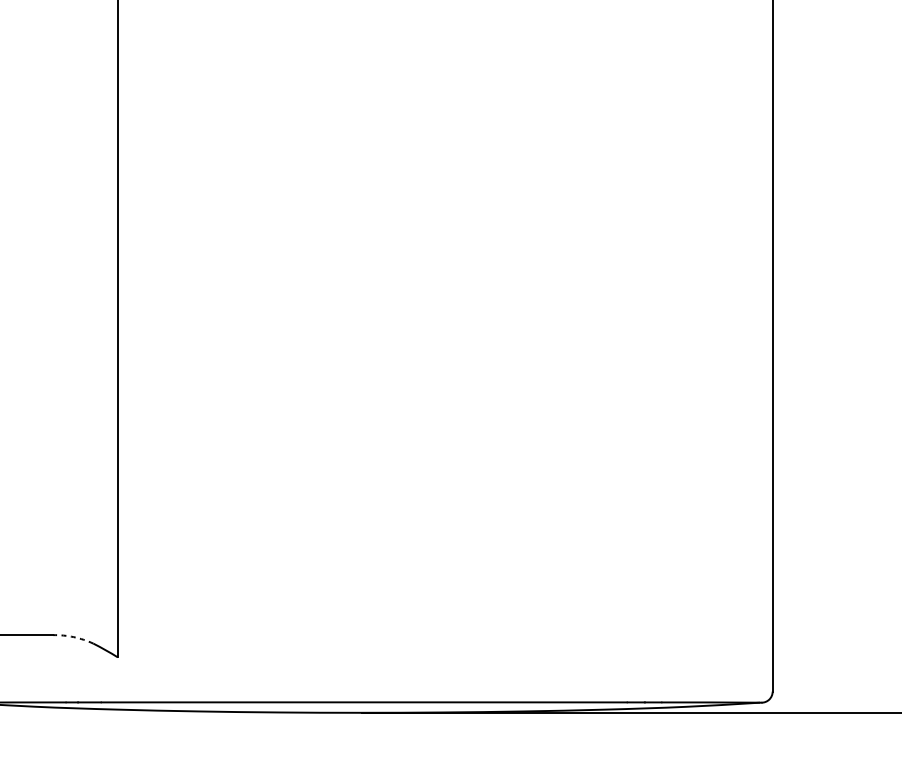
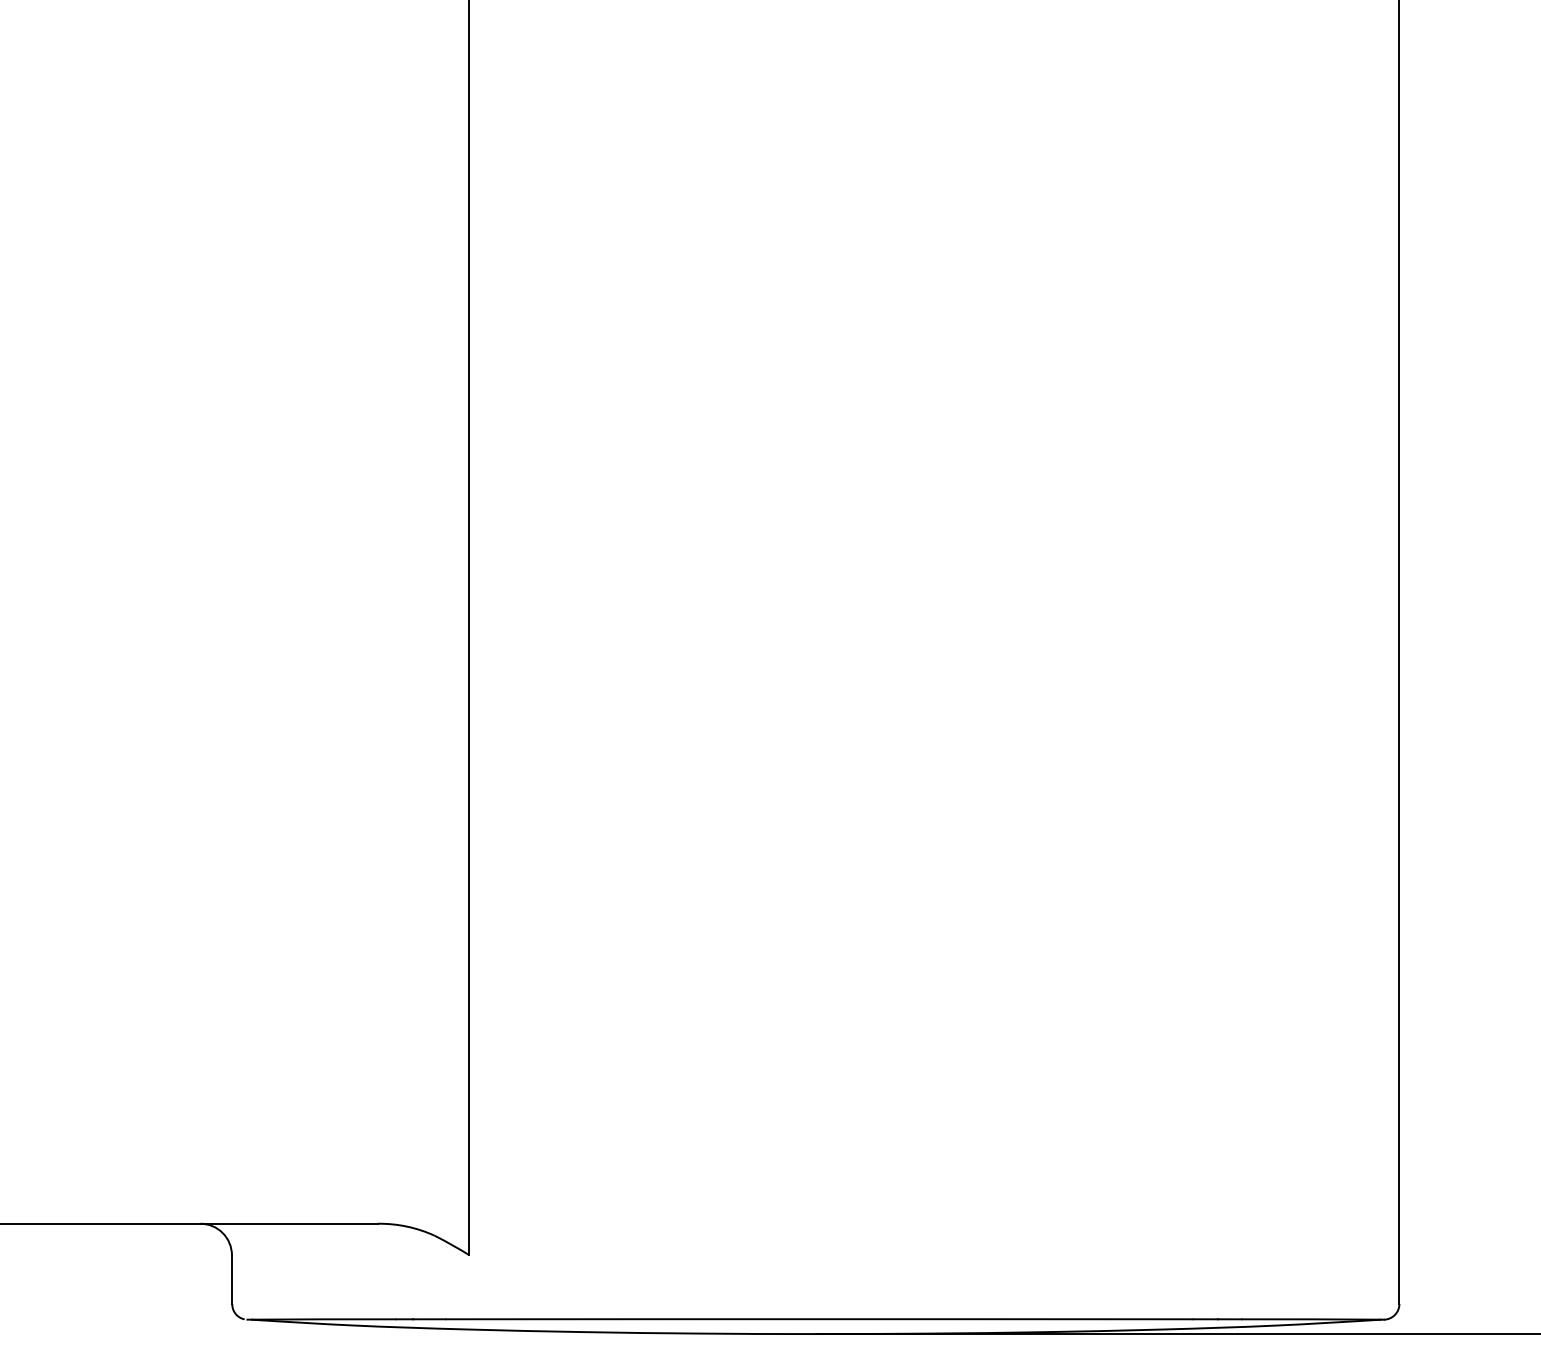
arc: (73, 637) -> (406, 1226), dashed -> solid

